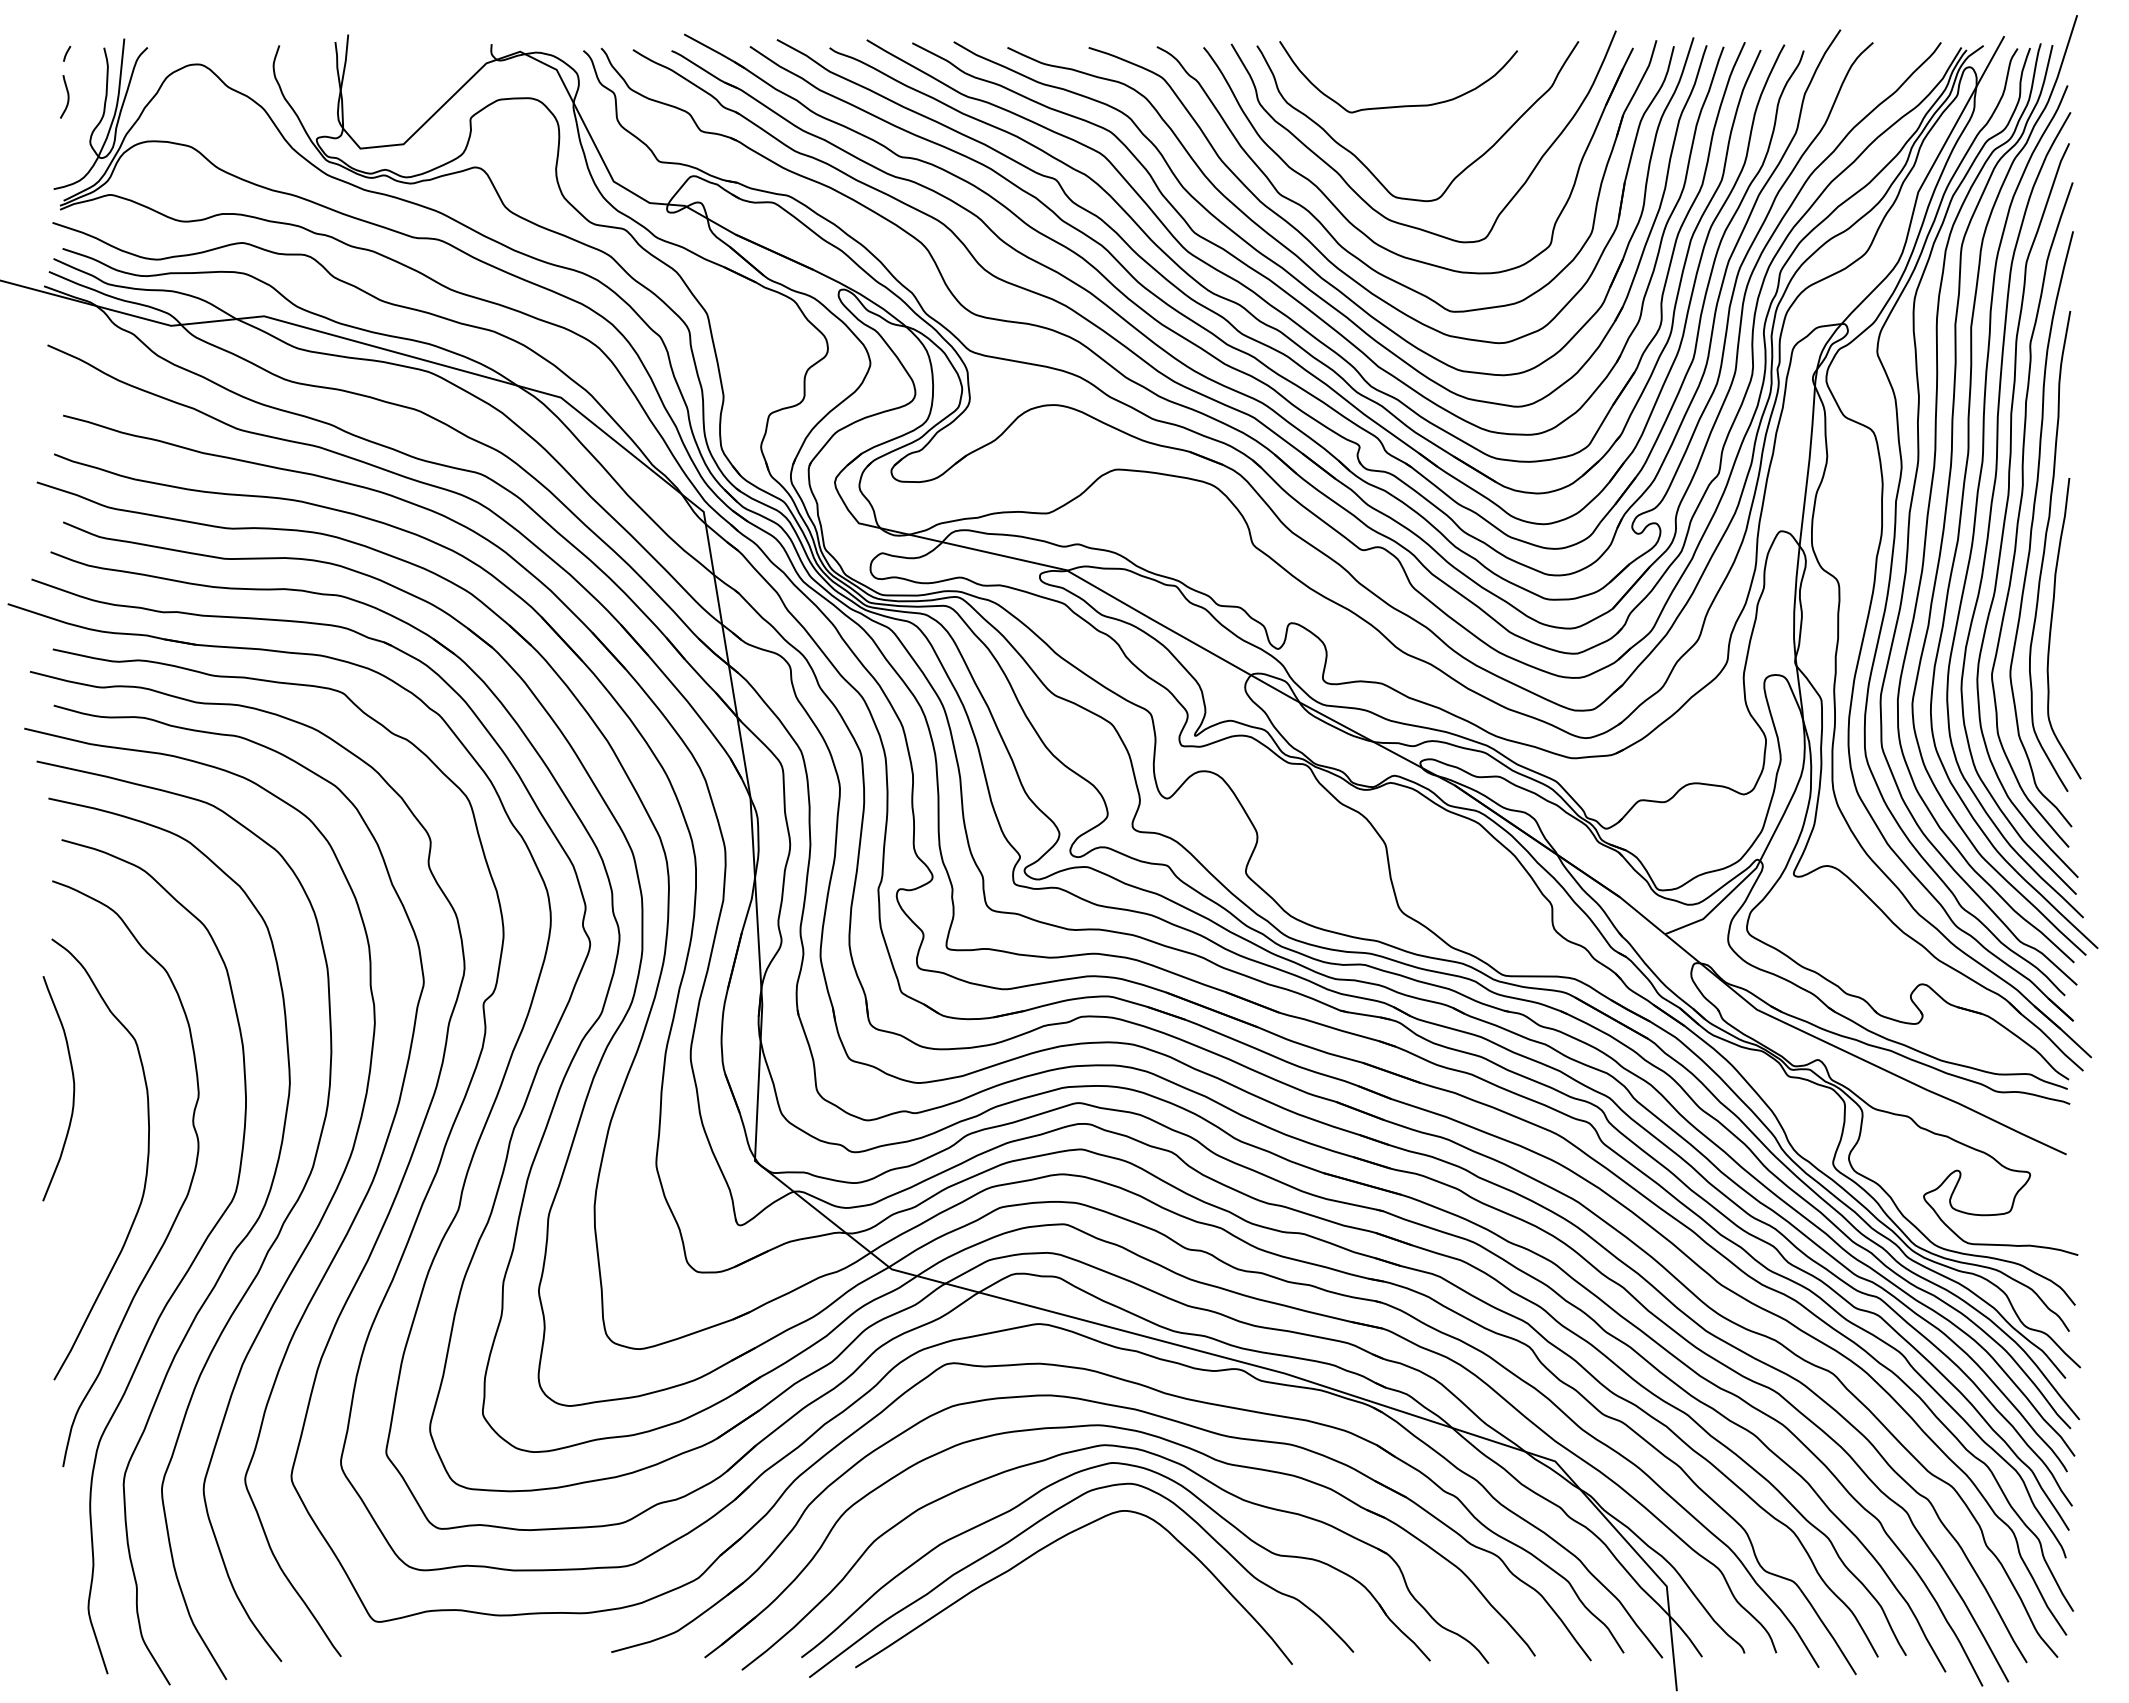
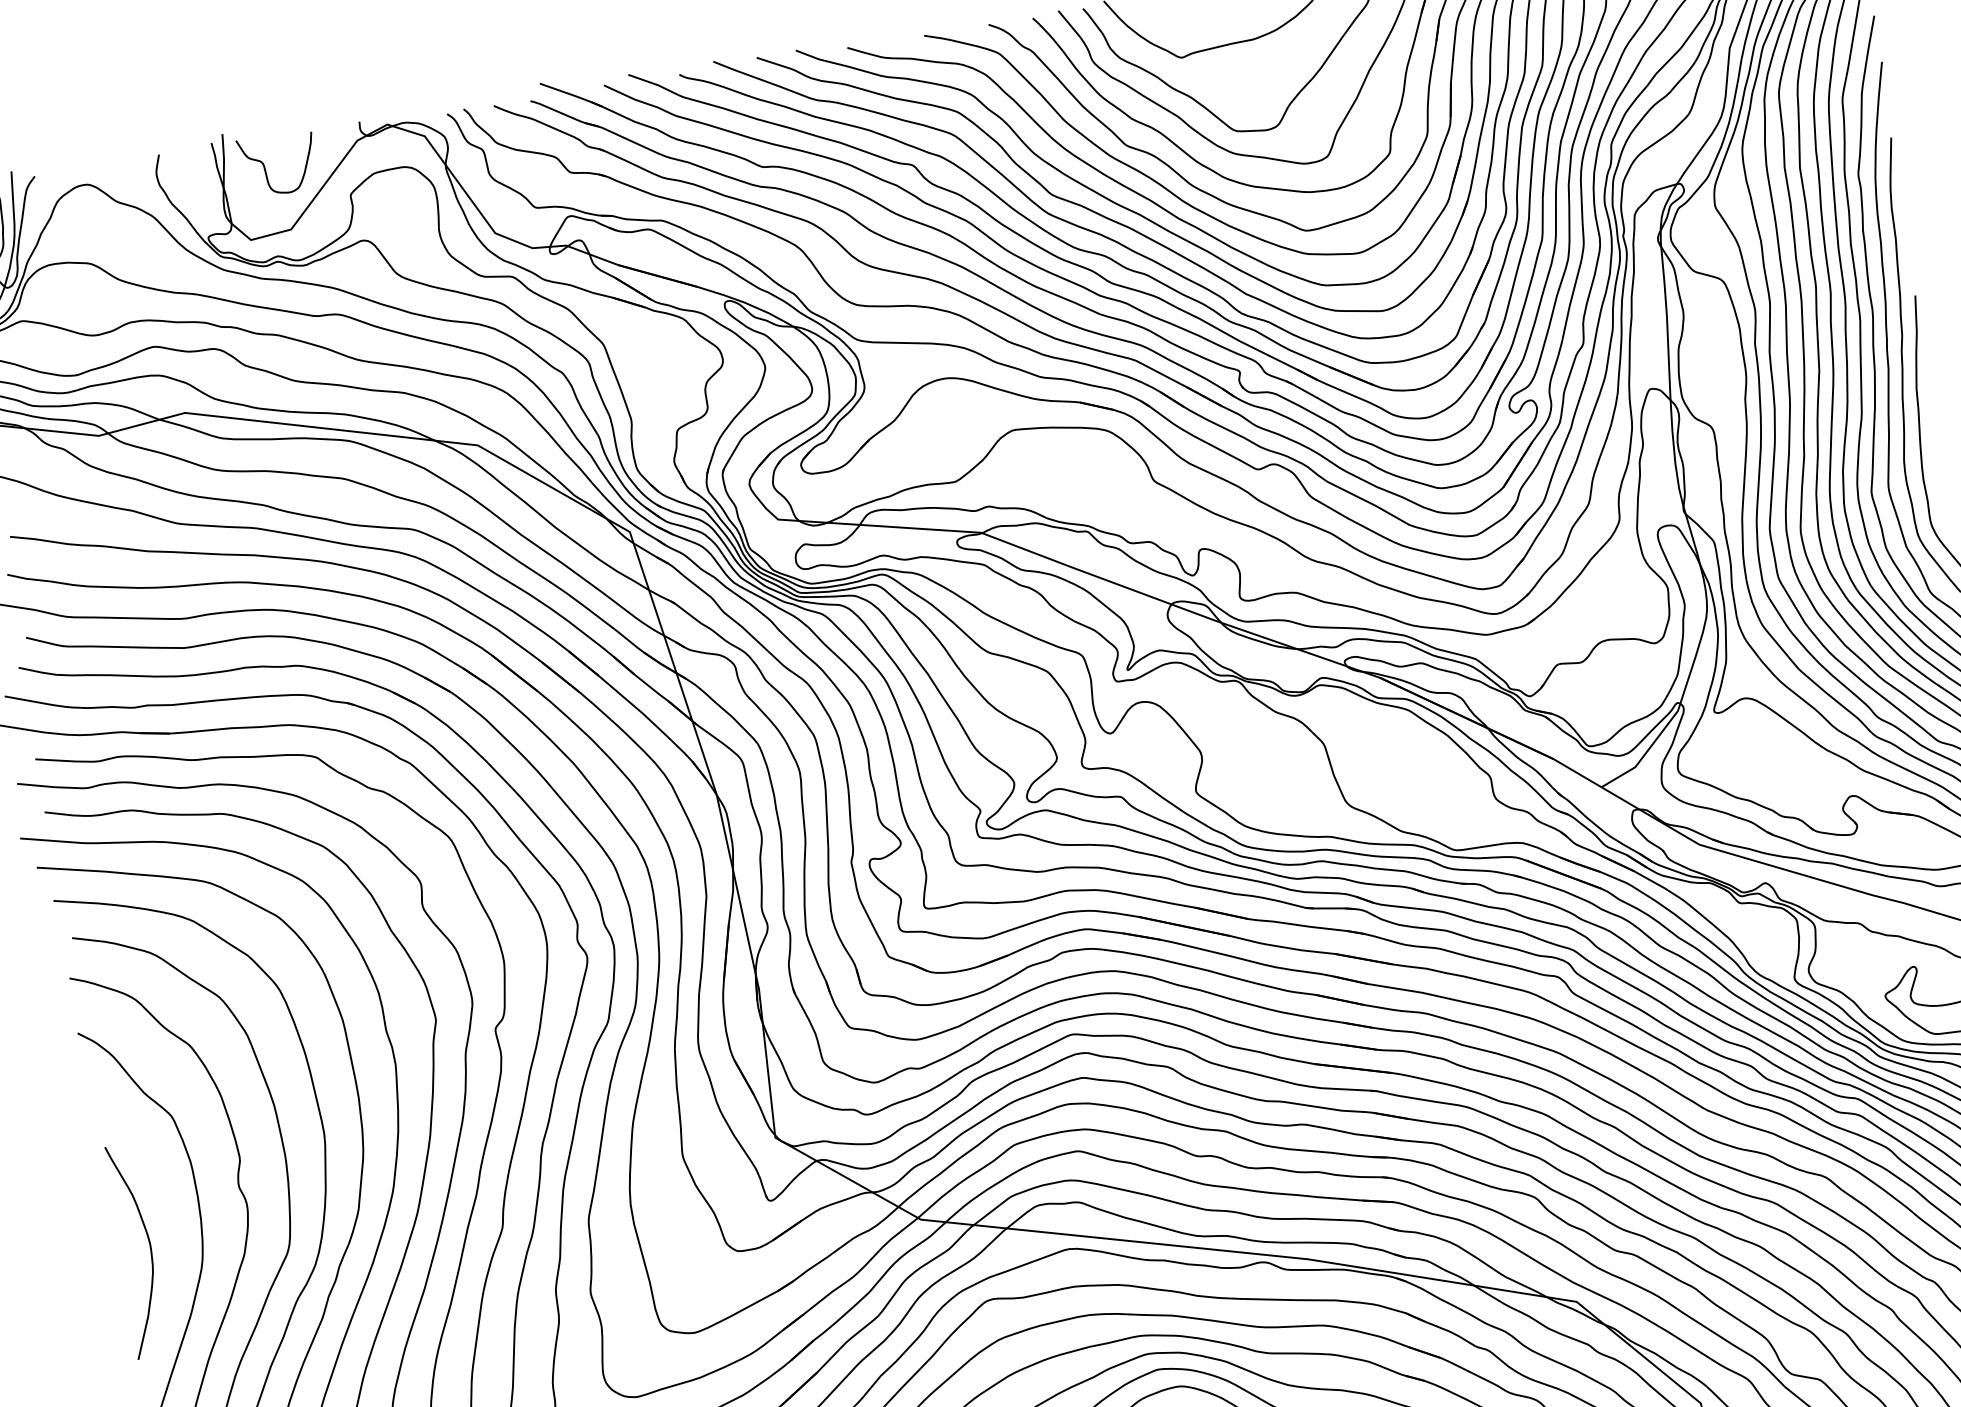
curve: (387, 76) -> (265, 167), added
curve: (73, 1088) -> (150, 1248), moved

